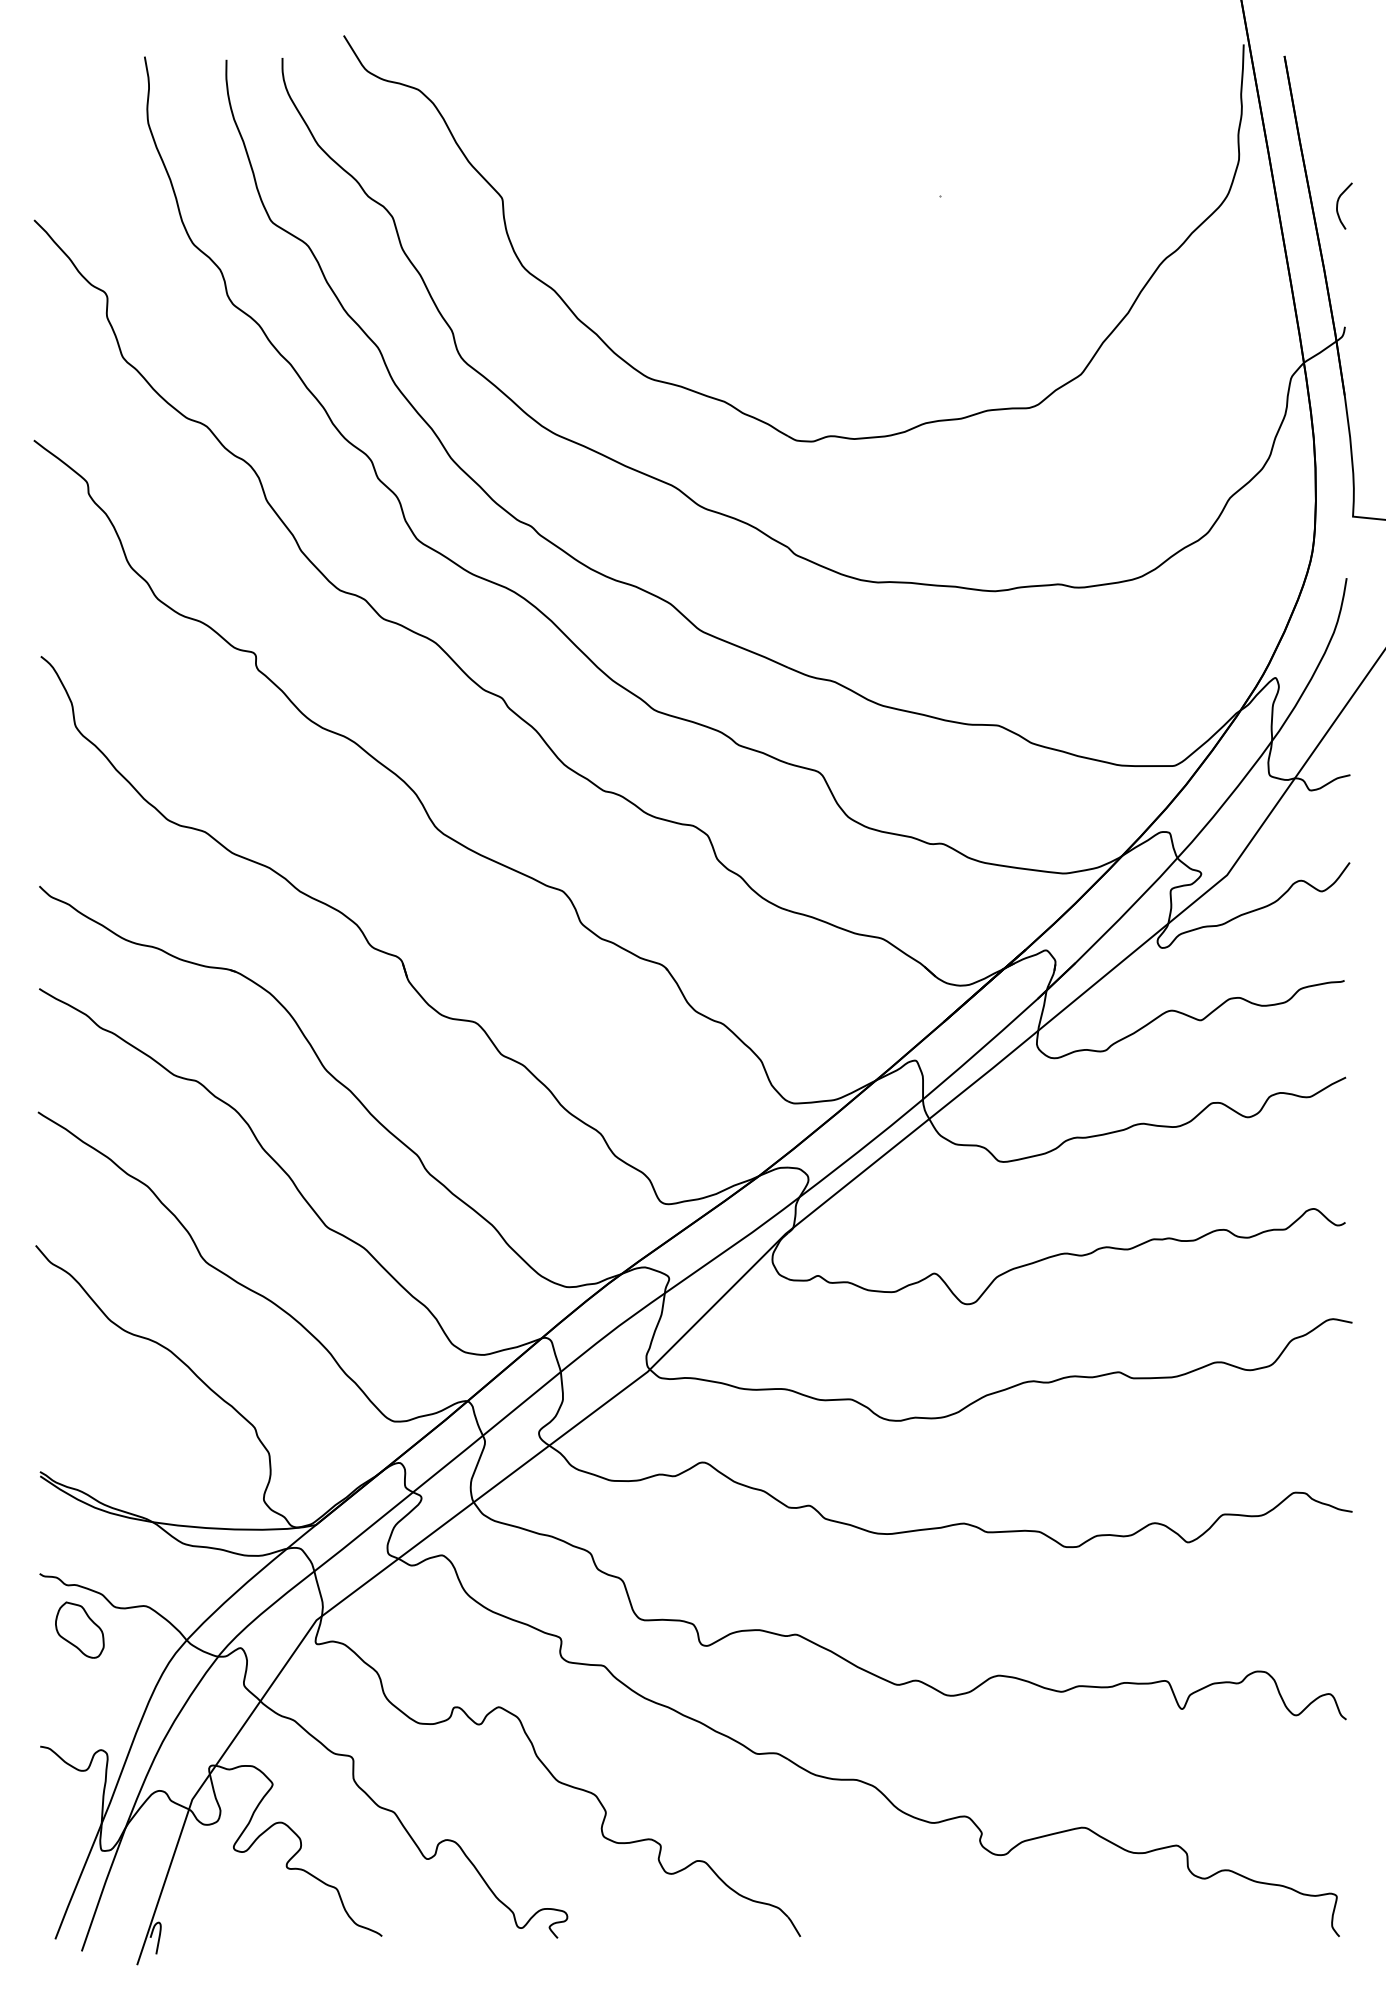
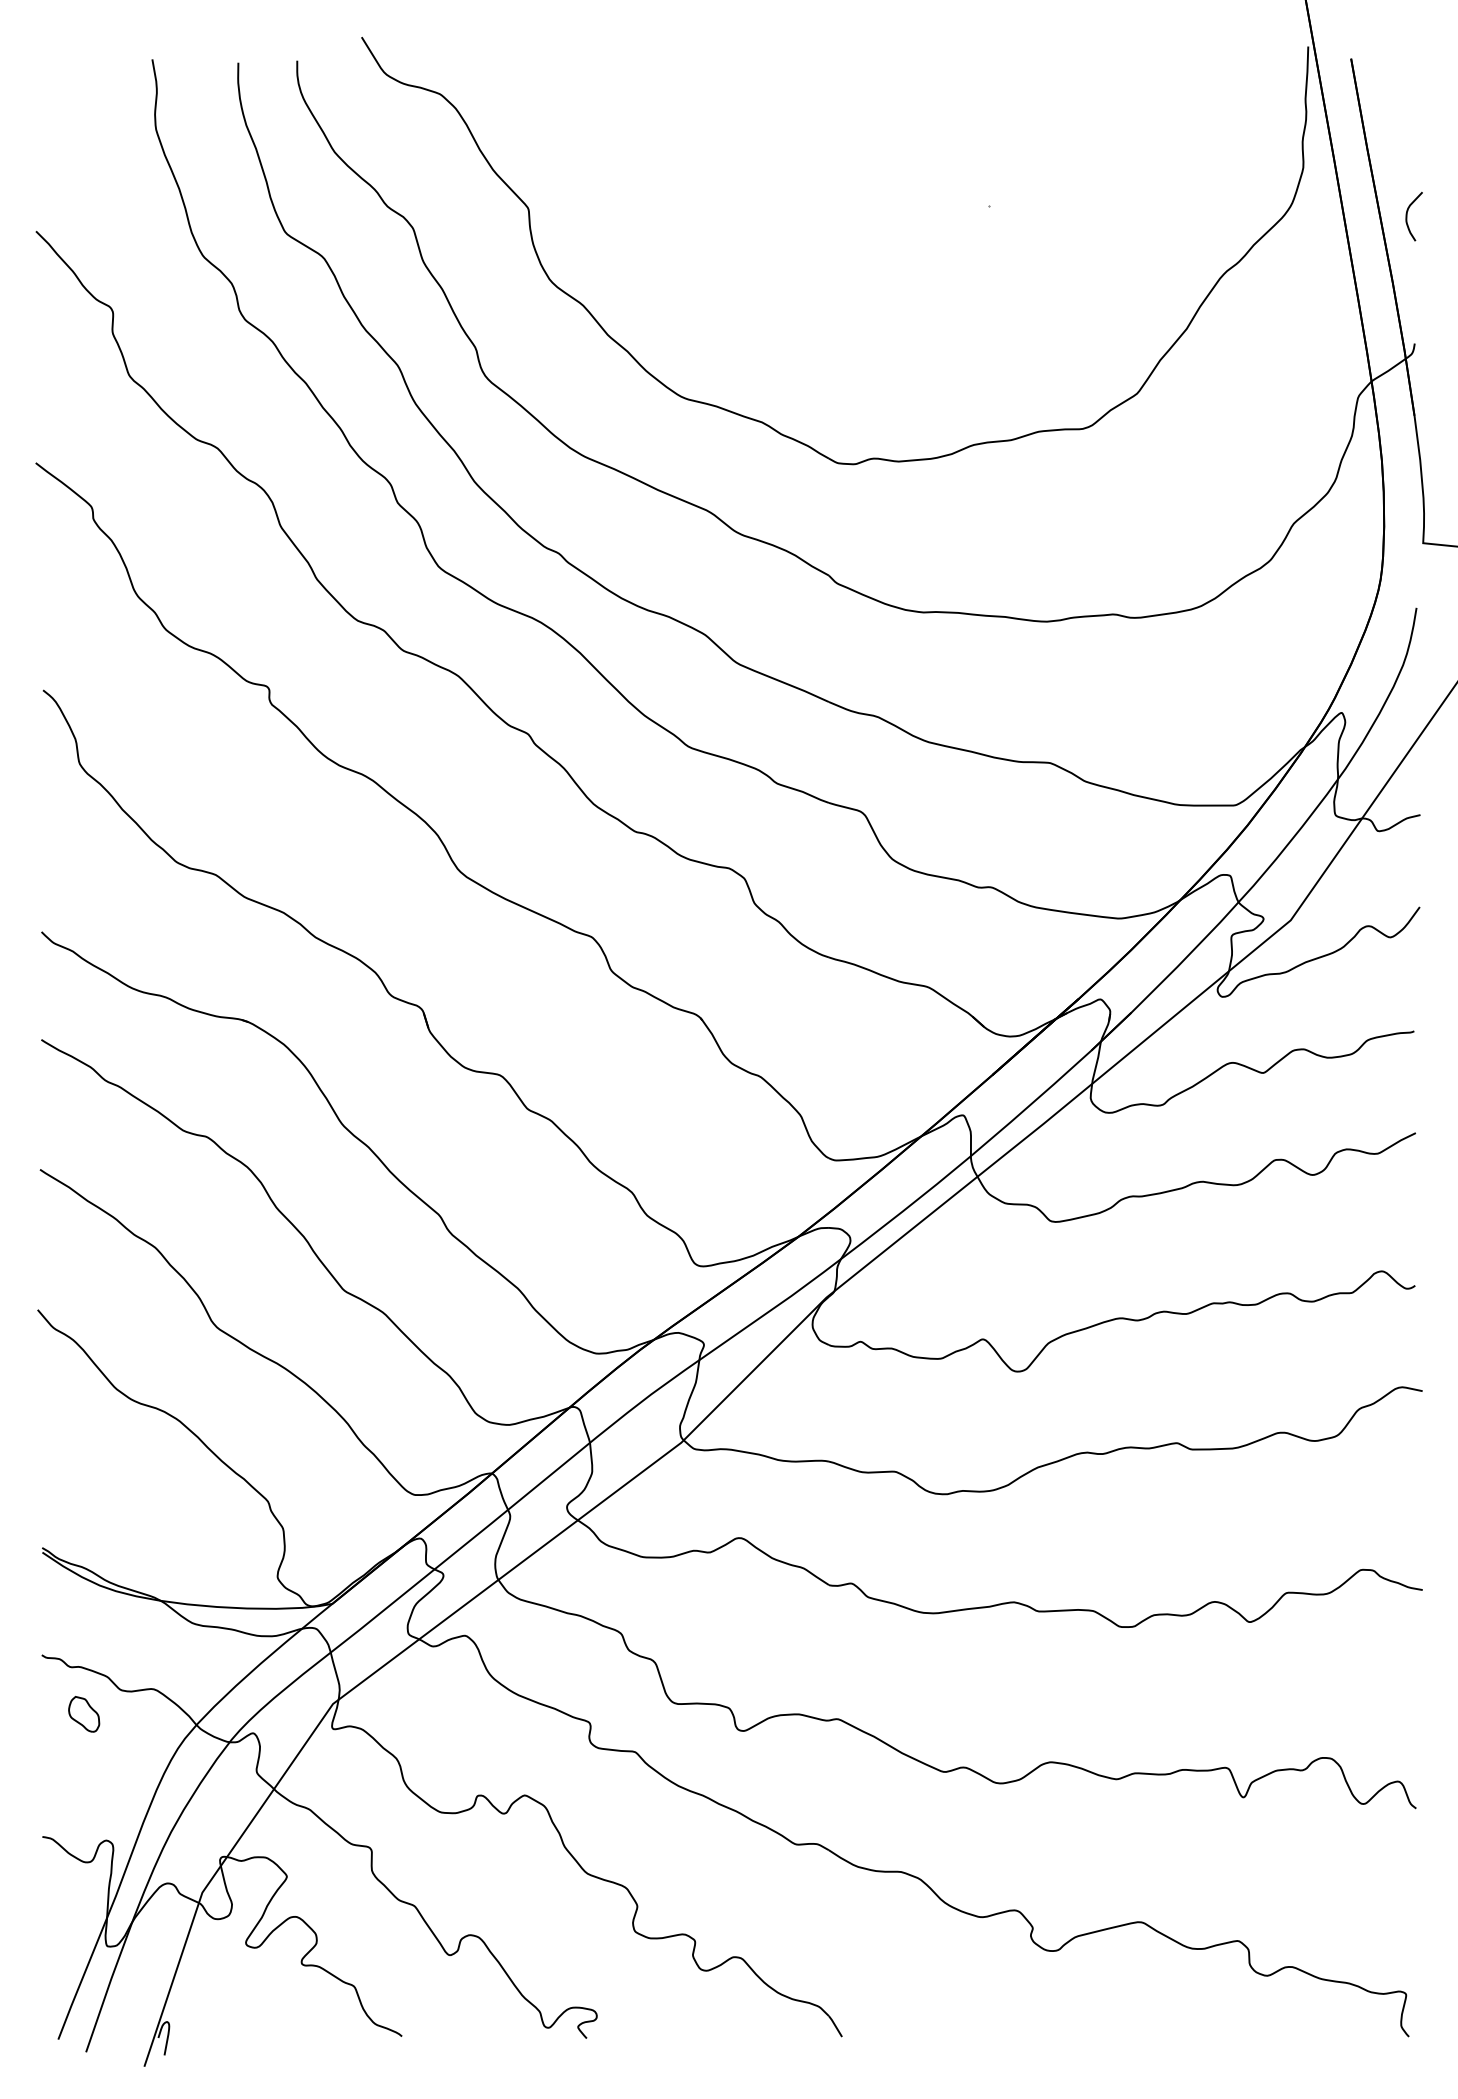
part: (79, 1629) -> (83, 1713), size x0.6

